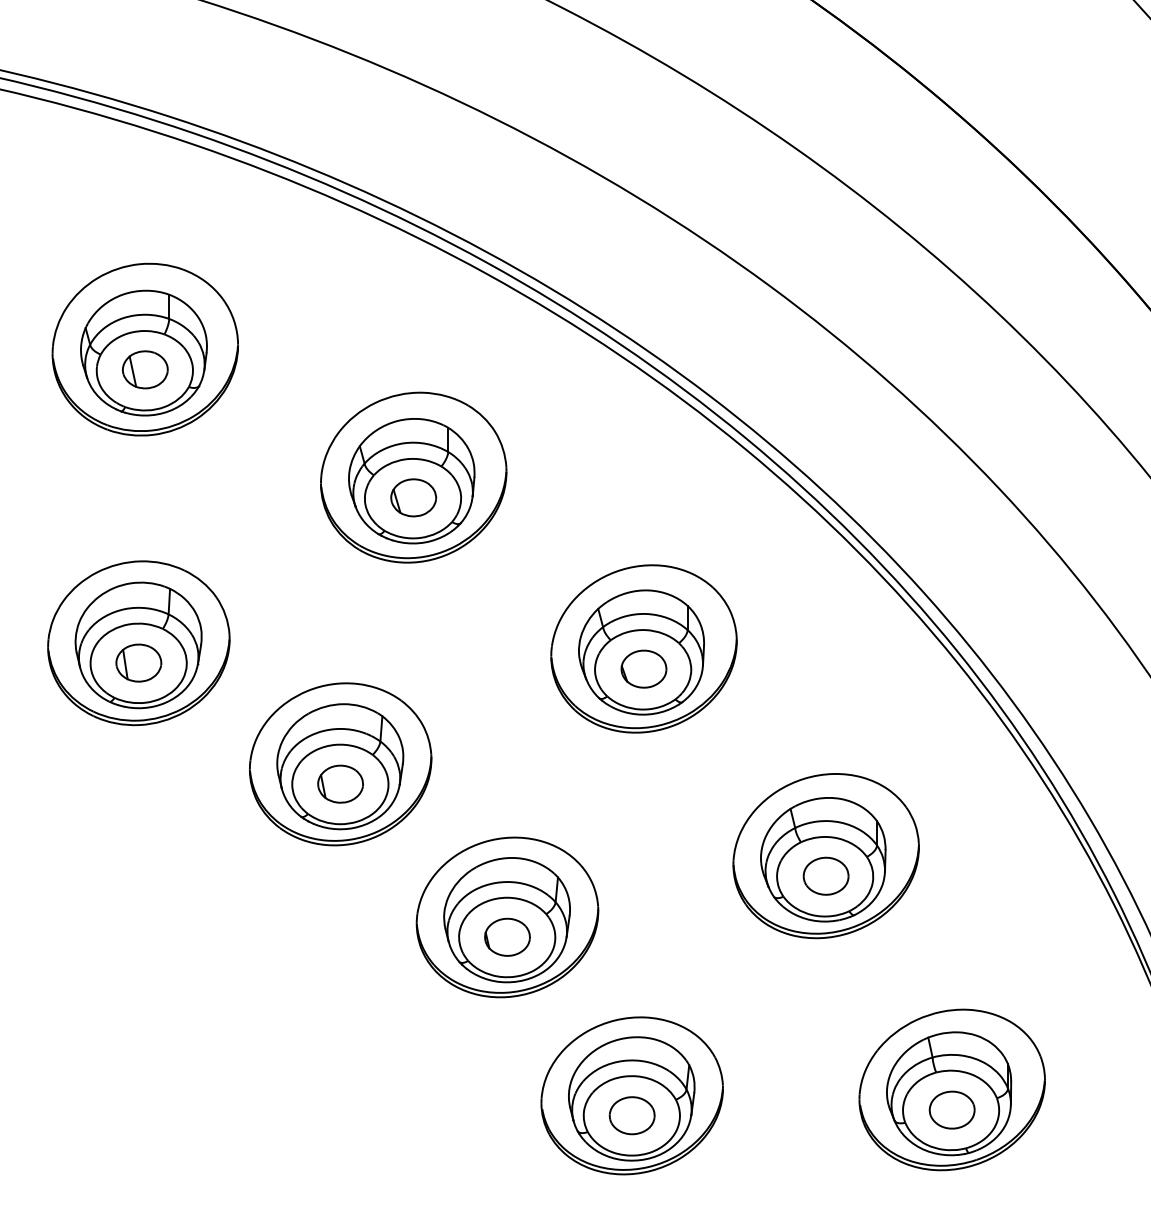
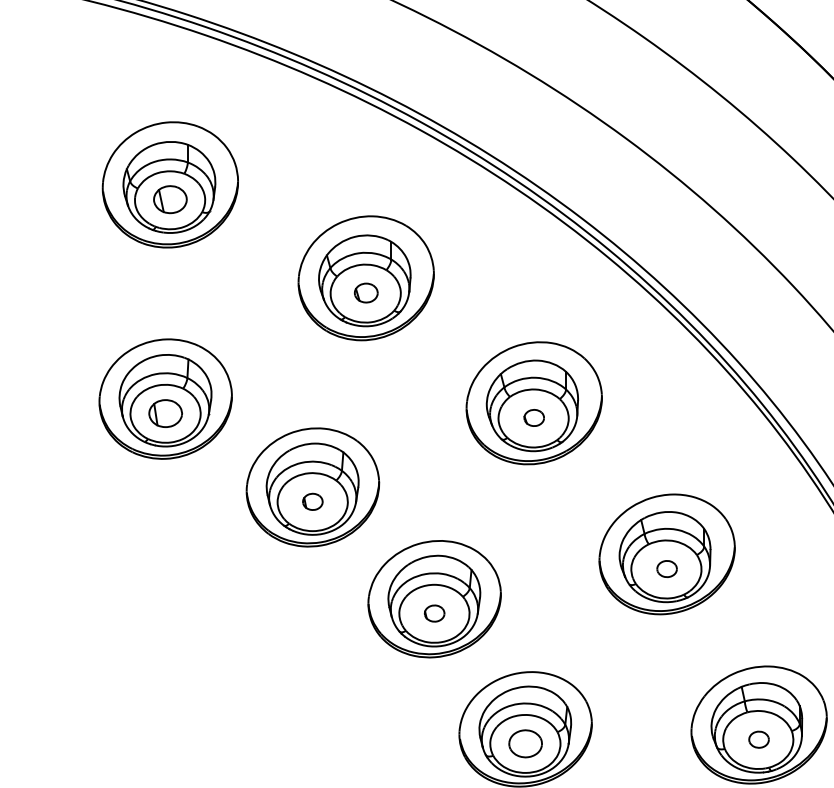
part: (413, 497) -> (366, 292), size x0.7
part: (643, 668) -> (533, 417), size x0.6
part: (340, 783) -> (312, 501), size x0.6
part: (825, 875) -> (666, 568), size x0.6
part: (507, 936) -> (434, 613), size x0.6
part: (951, 1109) -> (758, 739), size x0.6

